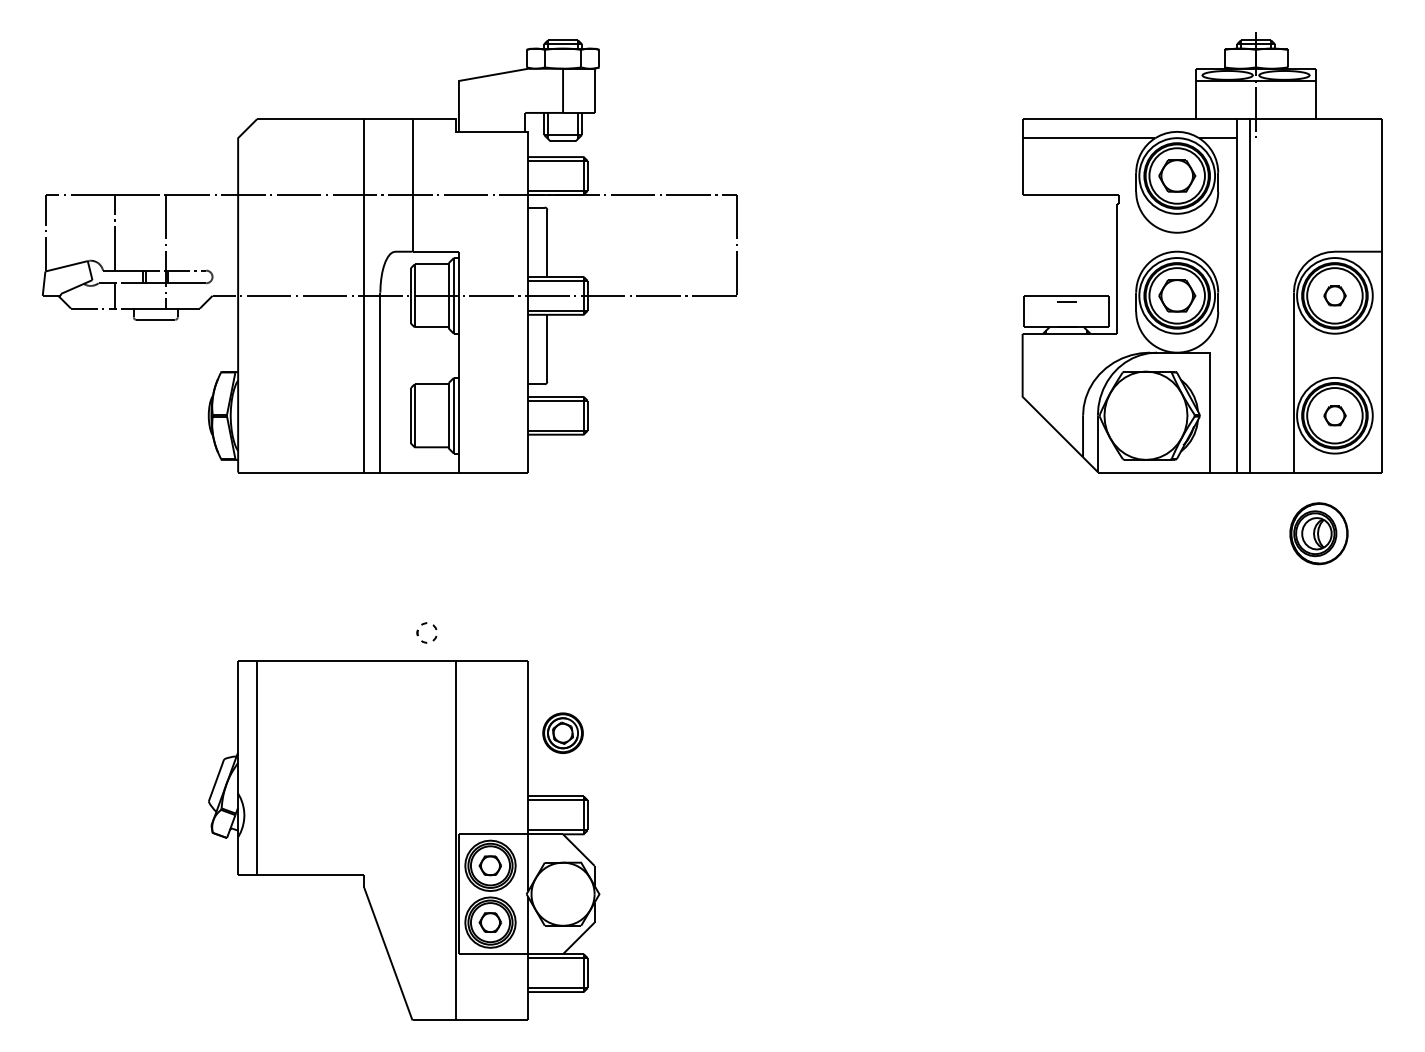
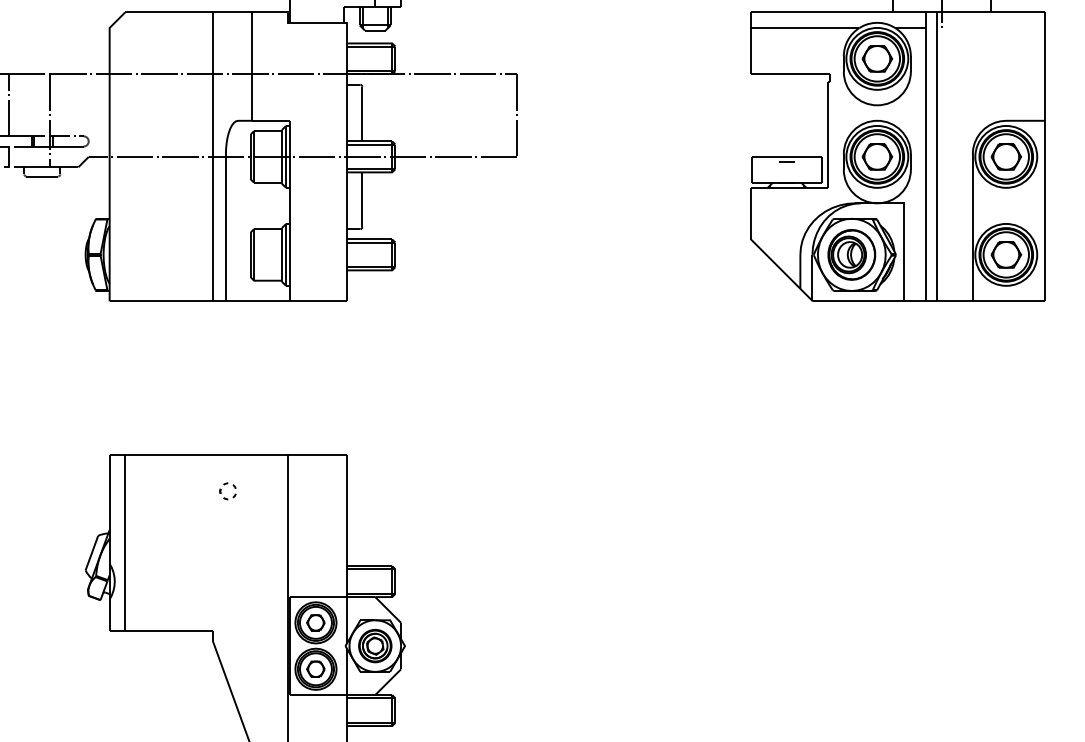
part: (1334, 295) -> (1005, 156), size x1.67
part: (1334, 415) -> (1005, 254), size x1.67
part: (1318, 533) -> (851, 254), moved
part: (426, 624) -> (227, 484), moved
part: (562, 732) -> (374, 645), moved

